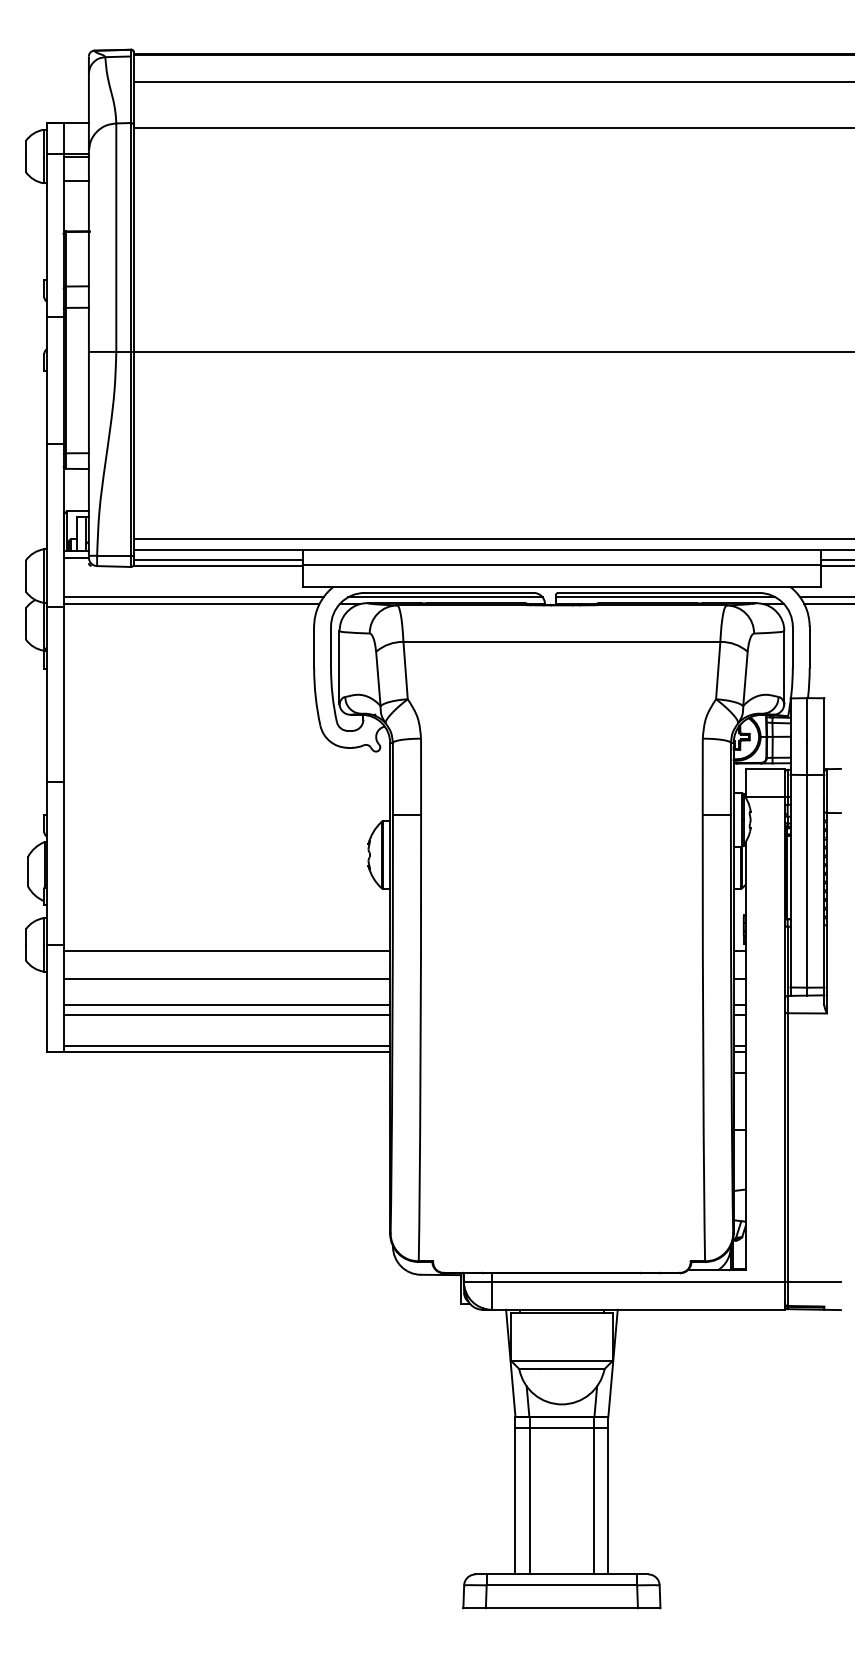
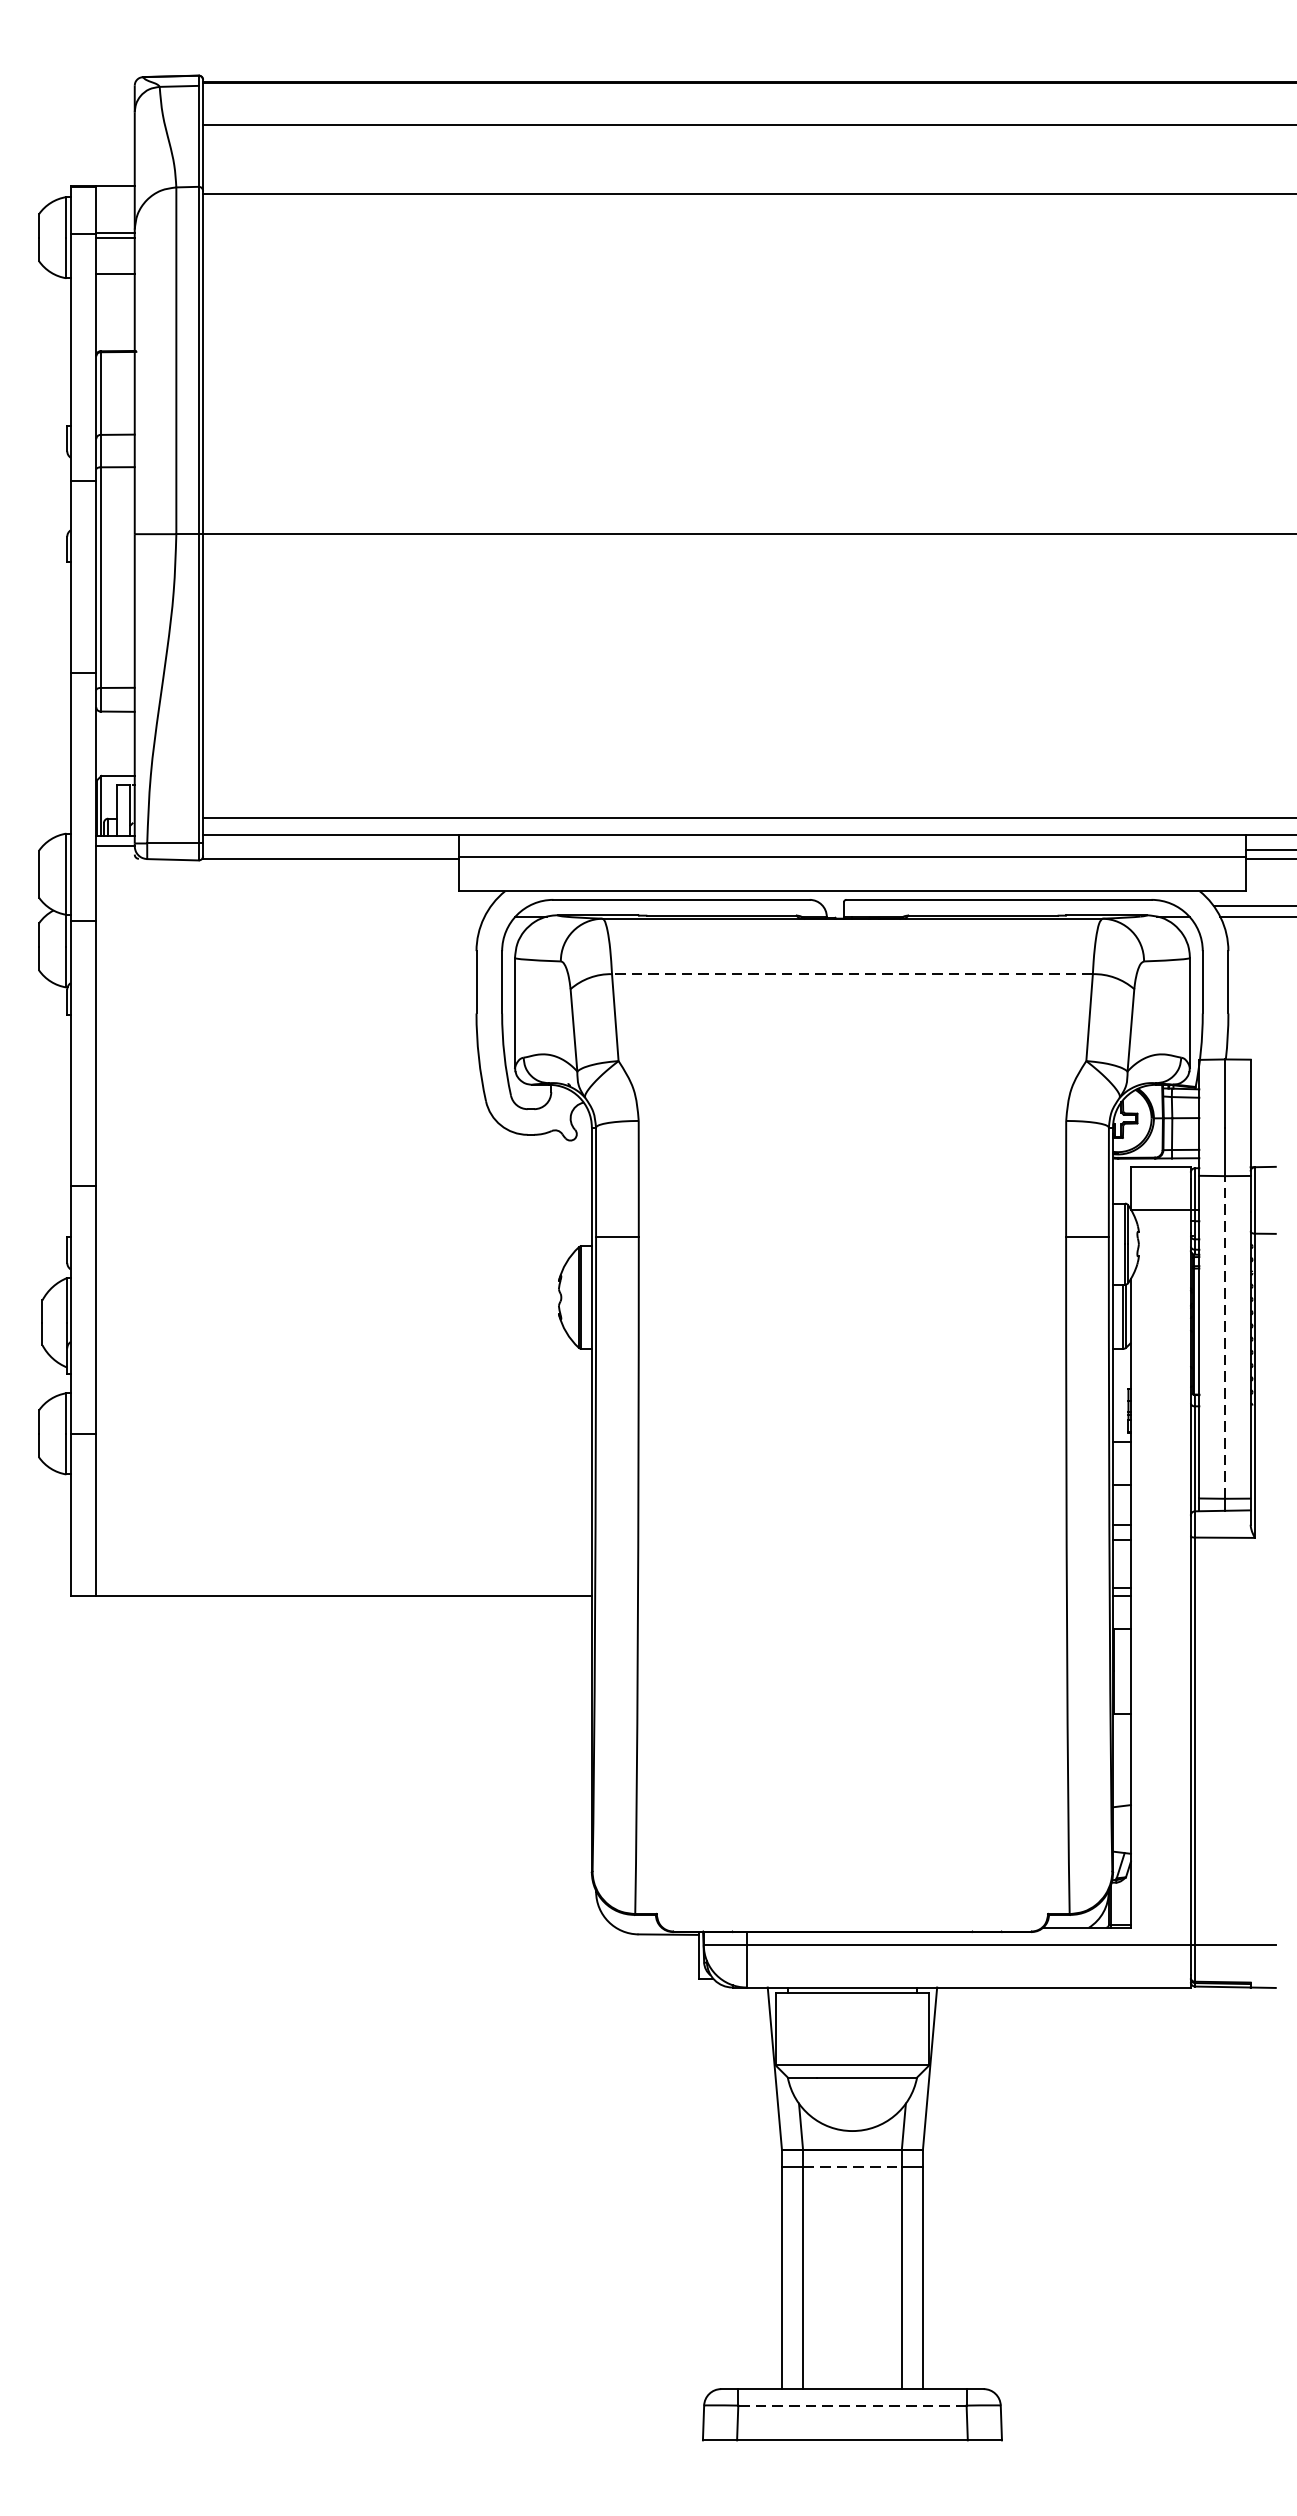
line: (217, 560) -> (329, 850), removed
line: (193, 597) -> (293, 906), removed
line: (445, 597) -> (675, 906), removed
line: (665, 597) -> (1009, 906), removed
line: (191, 604) -> (290, 917), removed
line: (561, 641) -> (851, 973), solid -> dashed
line: (807, 880) -> (1225, 1336), solid -> dashed
line: (226, 950) -> (343, 1442), removed
line: (226, 978) -> (343, 1484), removed
line: (226, 1005) -> (343, 1525), removed
line: (226, 1015) -> (343, 1540), removed
line: (226, 1046) -> (343, 1588), removed
line: (562, 1428) -> (853, 2167), solid -> dashed
line: (561, 1585) -> (851, 2405), solid -> dashed

